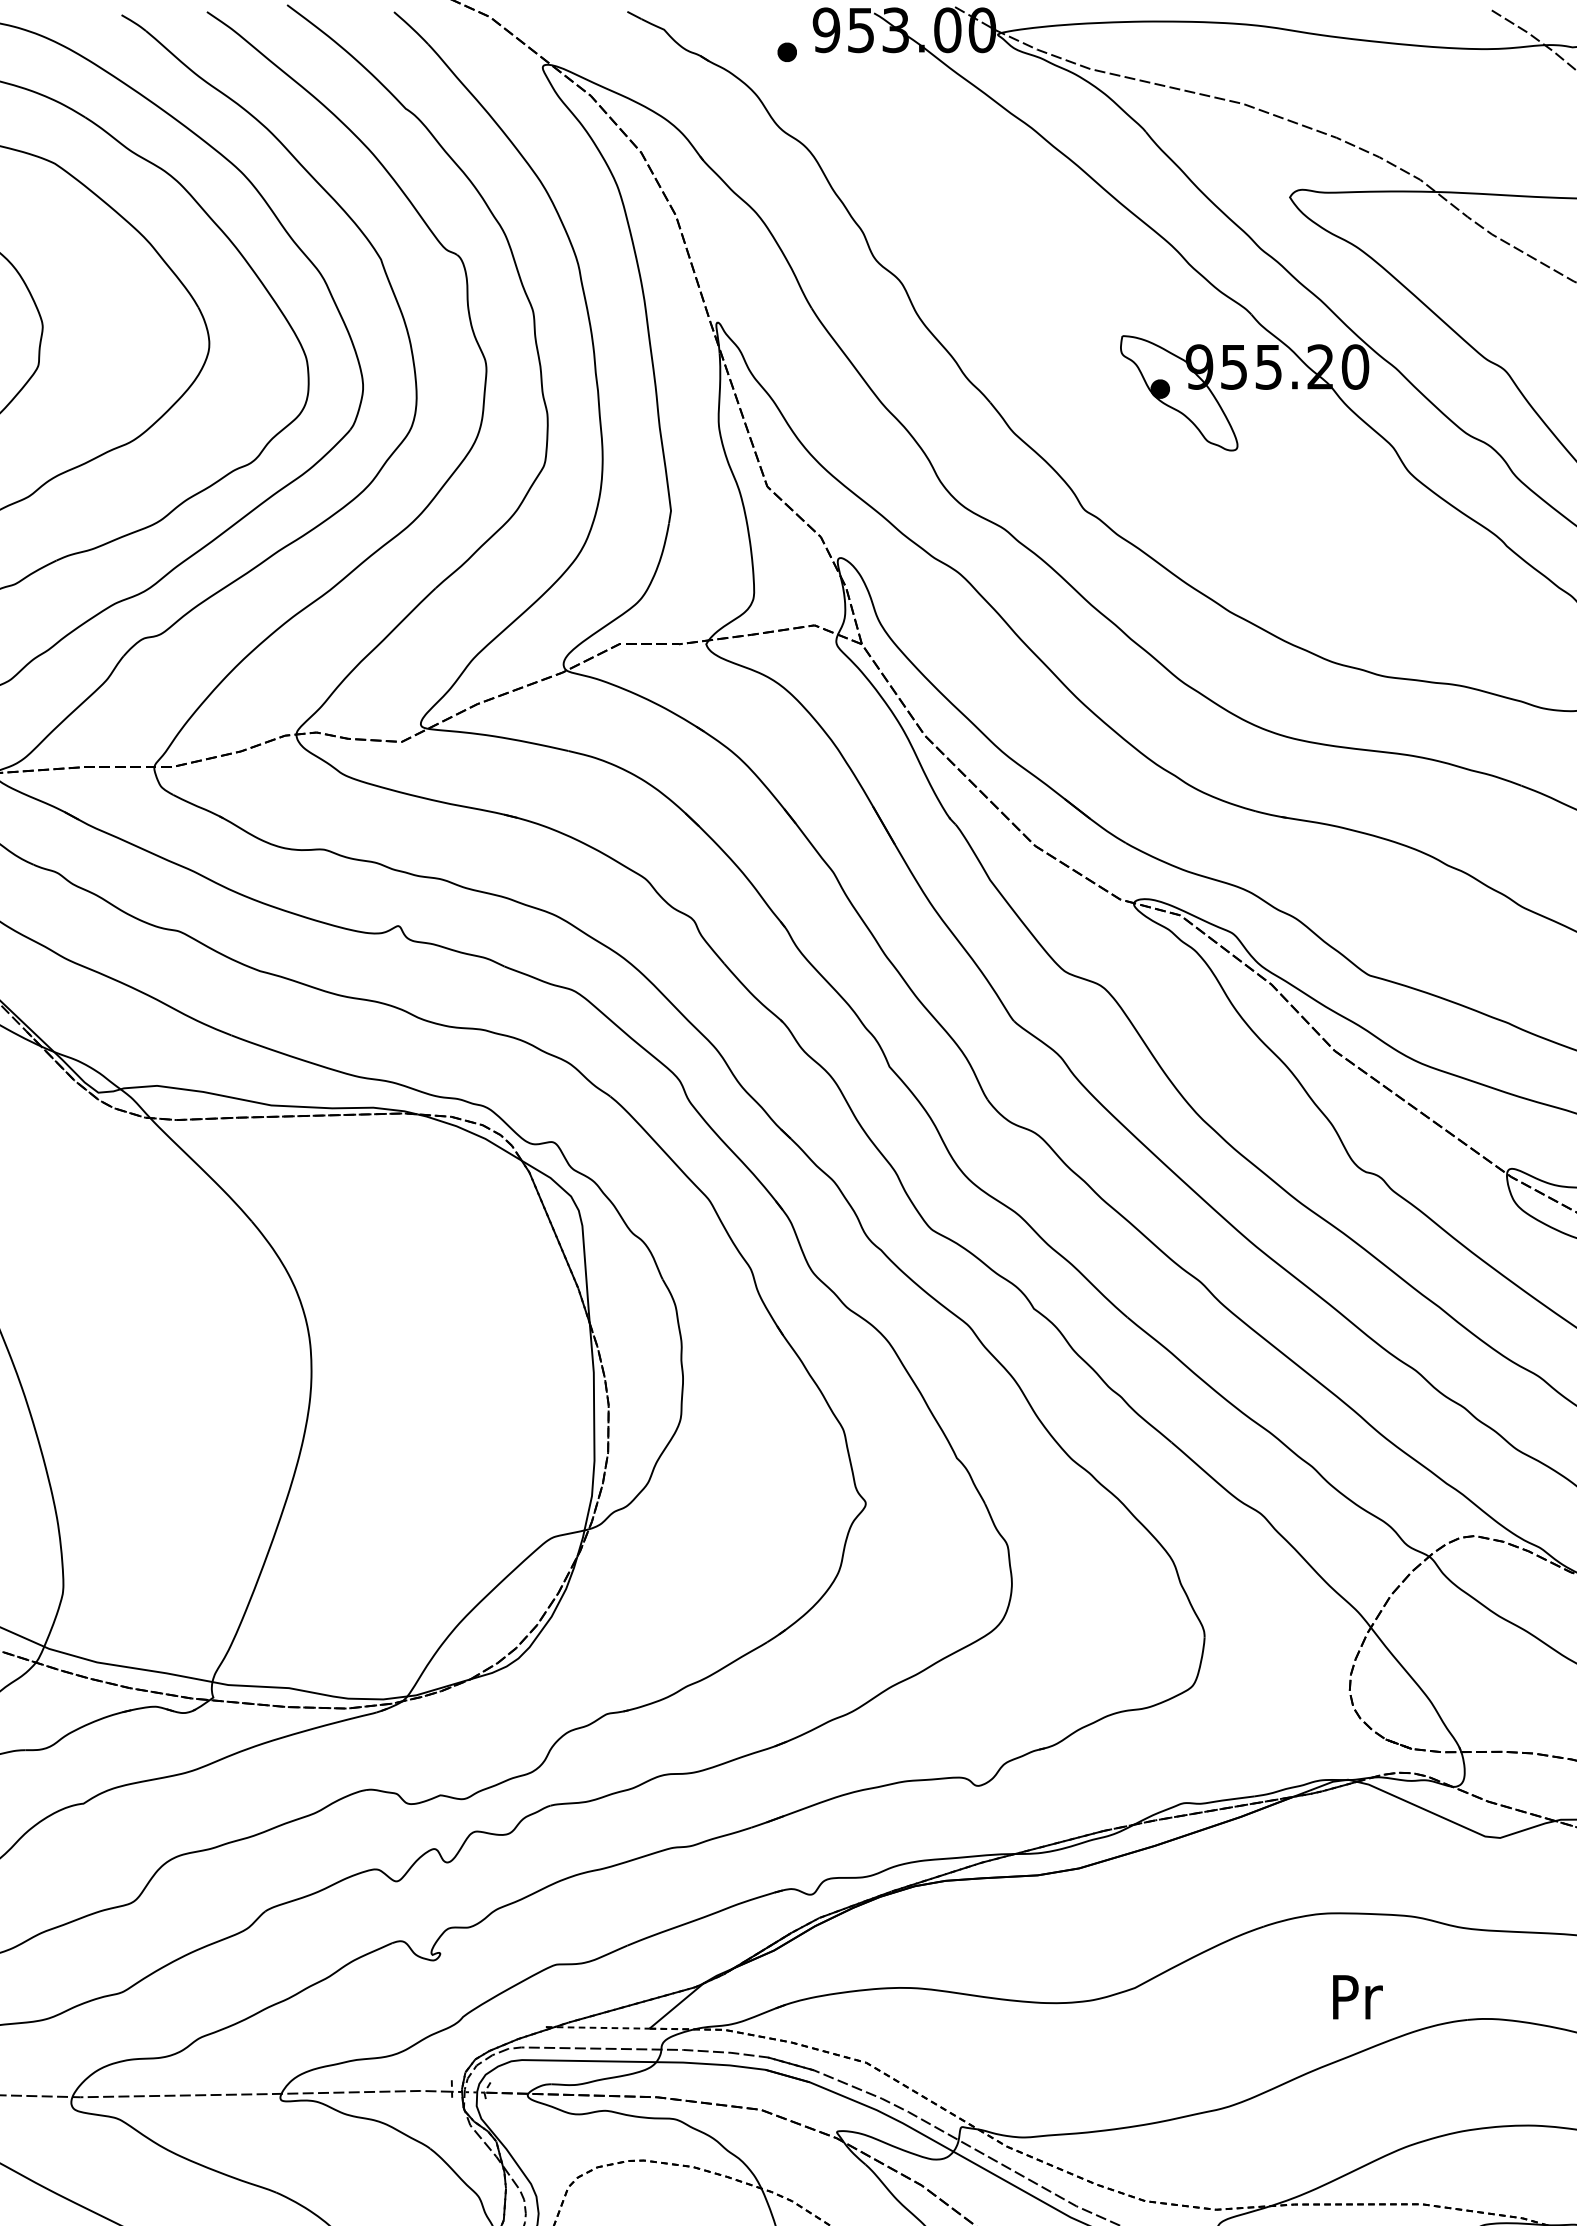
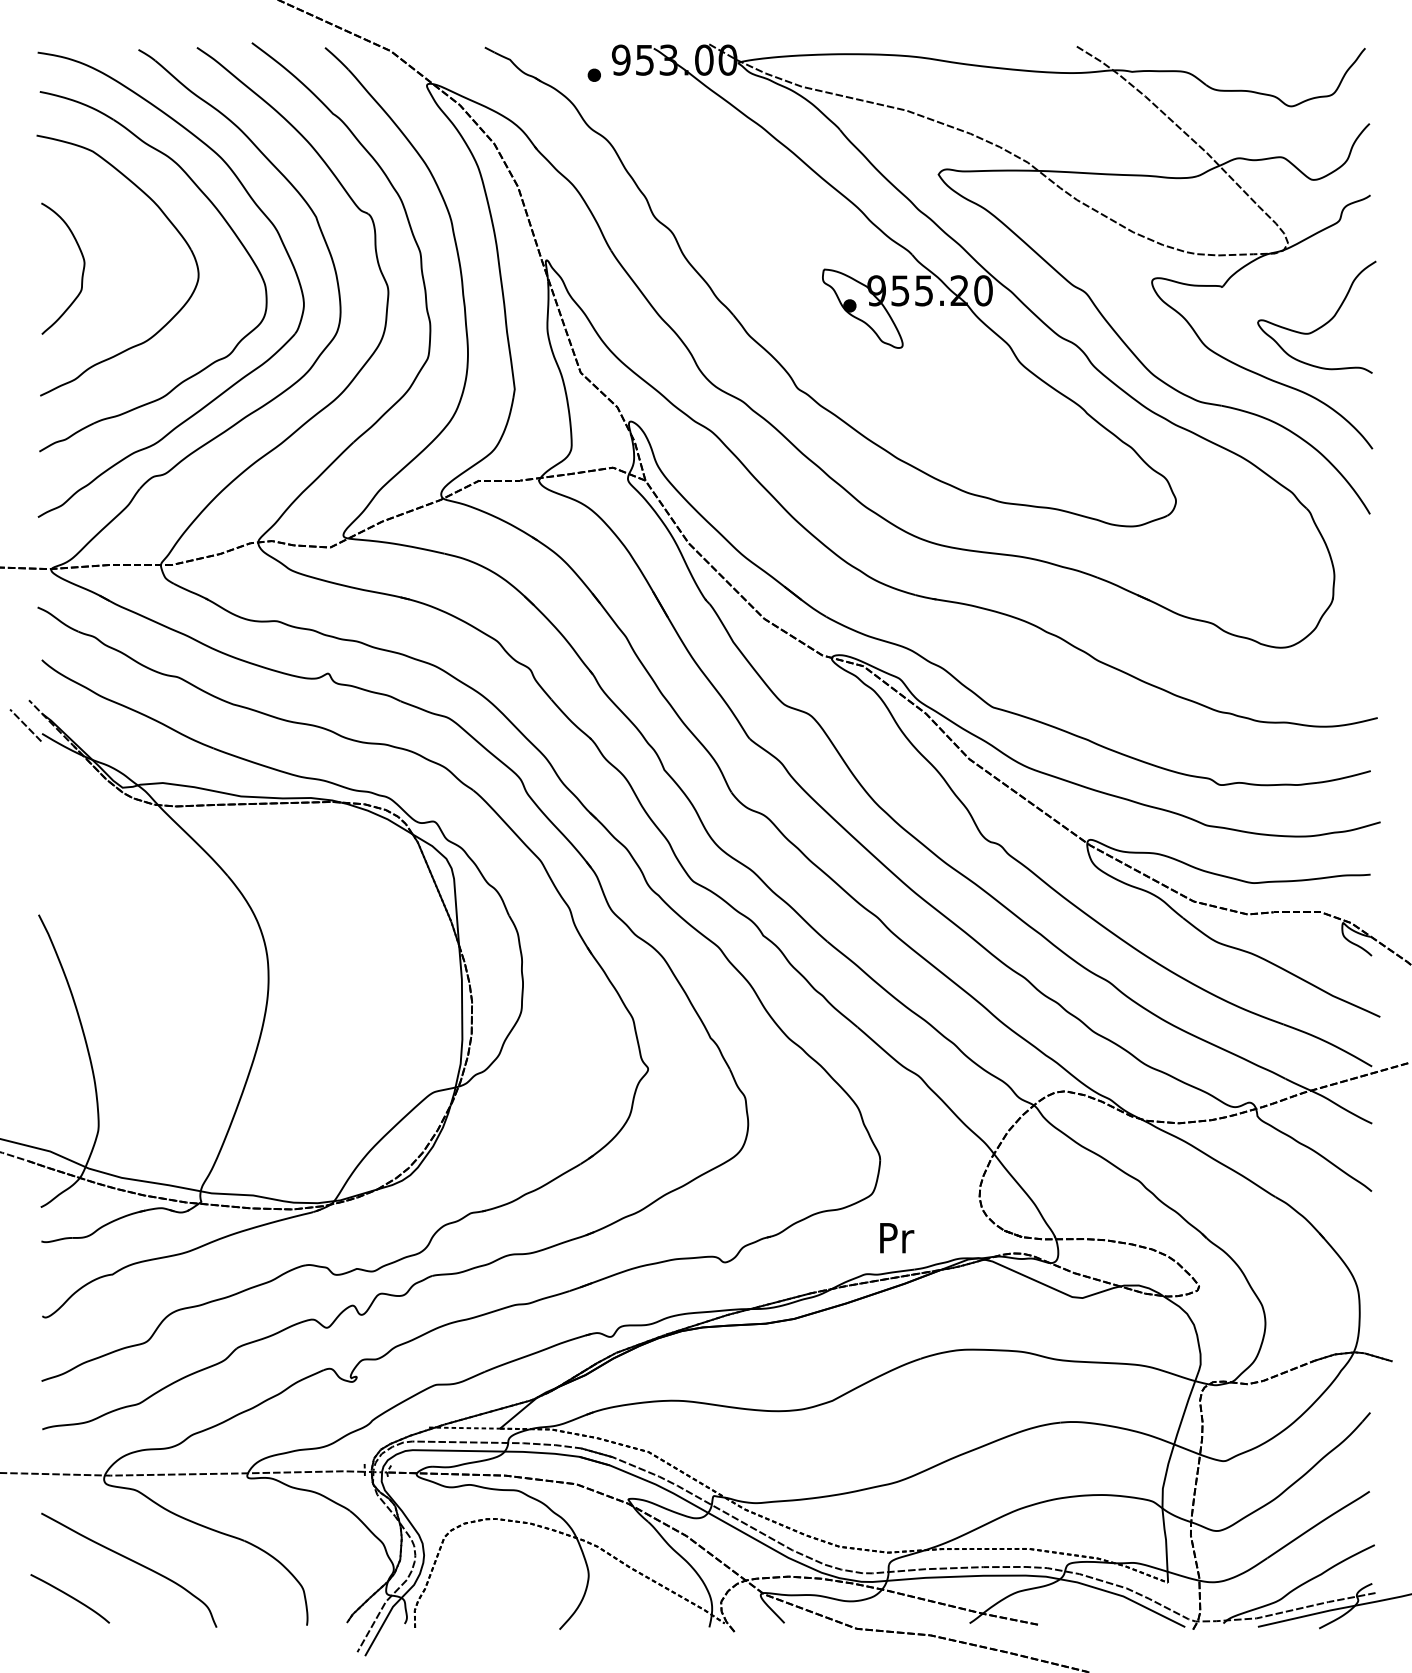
text: (1358, 1997) -> (897, 1238), moved

